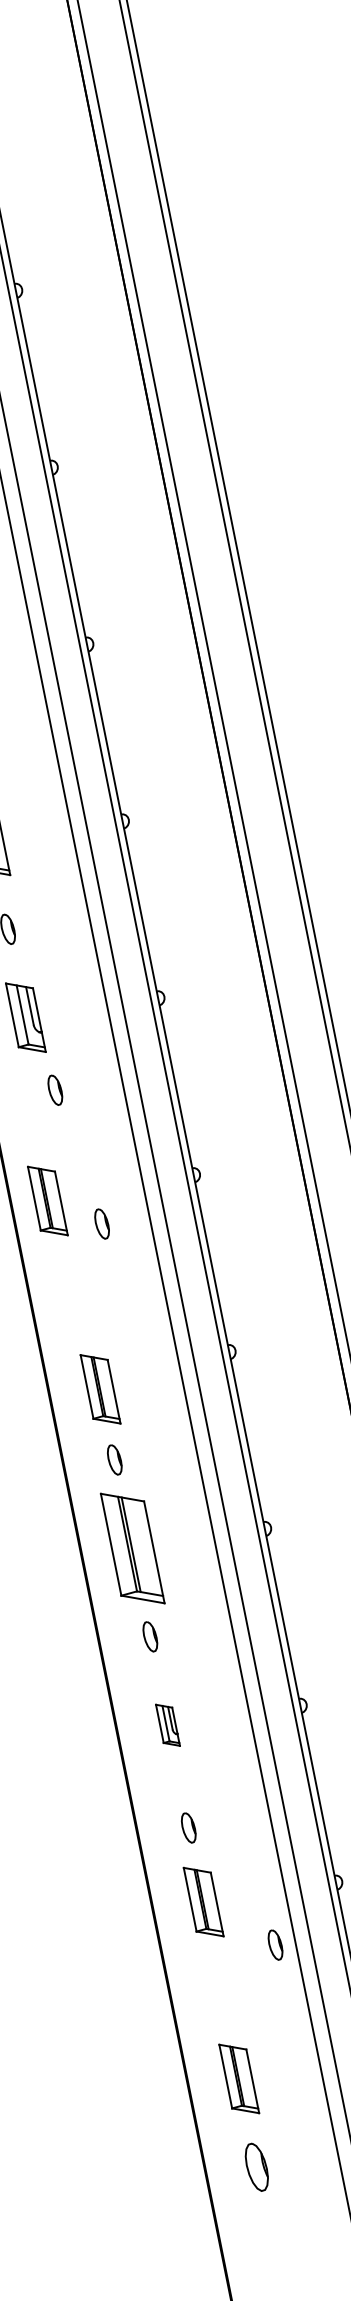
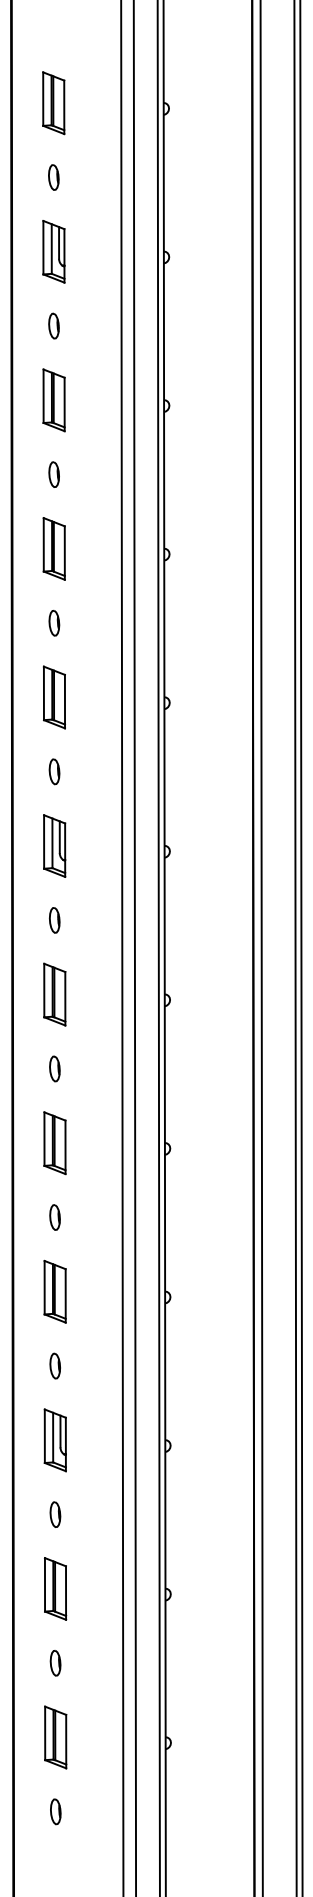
part: (55, 1090) -> (54, 920), moved
part: (47, 1200) -> (54, 994), moved
part: (101, 1223) -> (54, 1068), moved
part: (100, 1389) -> (54, 1143), moved
part: (131, 1548) -> (54, 1291), size x0.62
part: (167, 1725) -> (54, 1440), size x1.67
part: (188, 1827) -> (55, 1514), moved
part: (275, 1945) -> (55, 1663), moved
part: (256, 2167) -> (55, 1811), size x0.62

